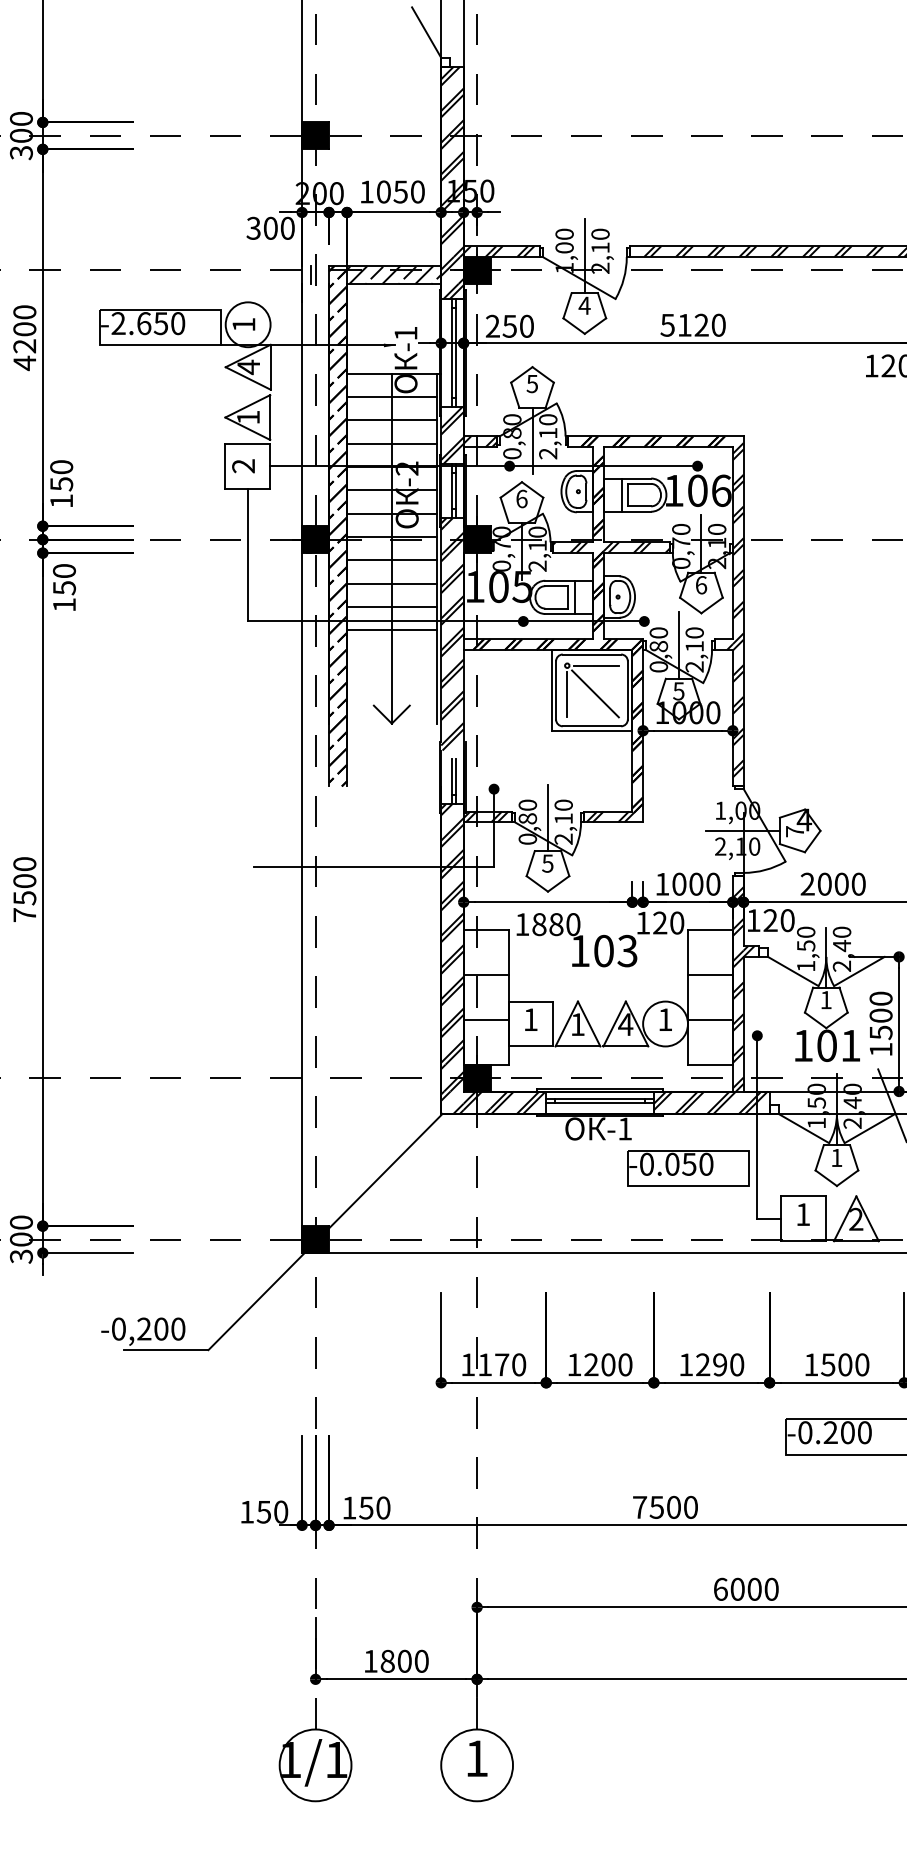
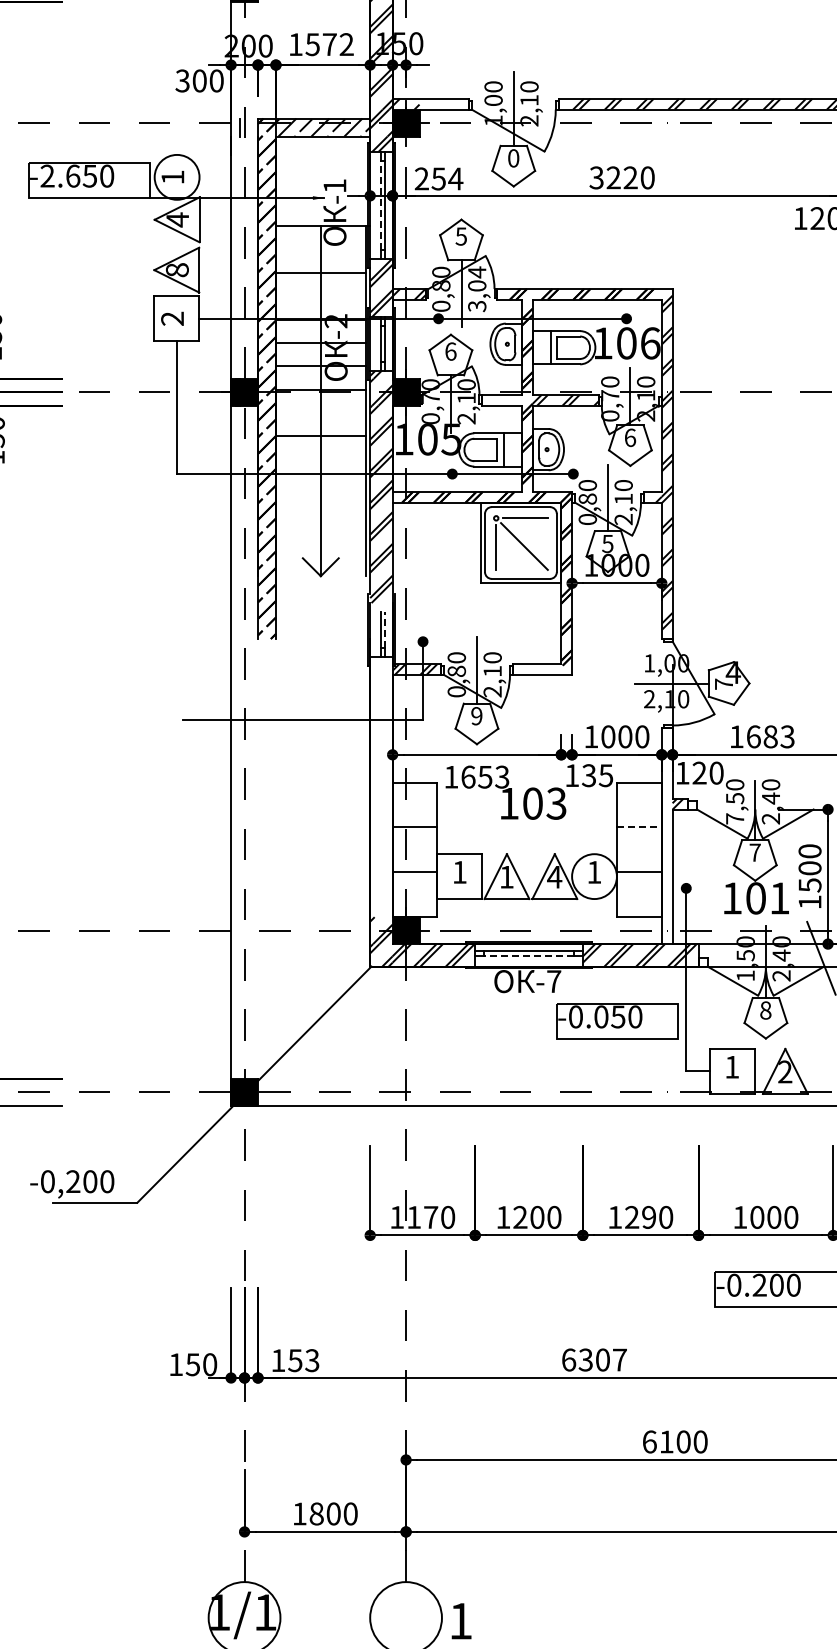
text: (400, 191) -> (329, 44), 1050 -> 1572
hatch: (512, 251) -> (441, 104), removed
text: (584, 305) -> (513, 158), 4 -> 0
text: (675, 324) -> (604, 177), 5120 -> 3220
text: (526, 325) -> (455, 178), 250 -> 254
line: (451, 353) -> (380, 206), solid -> dashed
line: (391, 397) -> (320, 250), removed
text: (248, 417) -> (177, 270), 1 -> 8
text: (548, 436) -> (477, 289), 2,10 -> 3,04
line: (391, 443) -> (320, 296), removed
hatch: (570, 547) -> (499, 400), removed
line: (391, 560) -> (320, 413), removed
line: (391, 606) -> (320, 459), removed
line: (391, 630) -> (320, 483), removed
line: (456, 777) -> (385, 630), solid -> dashed
hatch: (609, 816) -> (538, 669), removed
text: (547, 863) -> (476, 716), 5 -> 9
text: (832, 883) -> (761, 736), 2000 -> 1683
text: (668, 922) -> (597, 775), 120 -> 135
text: (556, 924) -> (485, 777), 1880 -> 1653
hatch: (452, 934) -> (381, 787), removed
text: (806, 965) -> (735, 818), 1,50 -> 7,50
line: (710, 974) -> (639, 827), solid -> dashed
hatch: (737, 989) -> (666, 842), removed
text: (825, 1000) -> (754, 853), 1 -> 7
line: (600, 1103) -> (529, 956), solid -> dashed
text: (625, 1128) -> (554, 981), -1 -> -7
text: (836, 1157) -> (765, 1010), 1 -> 8
text: (828, 1364) -> (757, 1217), 1500 -> 1000
text: (665, 1506) -> (594, 1359), 7500 -> 6307
text: (383, 1507) -> (312, 1360), 150 -> 153
text: (737, 1588) -> (666, 1441), 6000 -> 6100
text: (477, 1758) -> (461, 1621), moved

